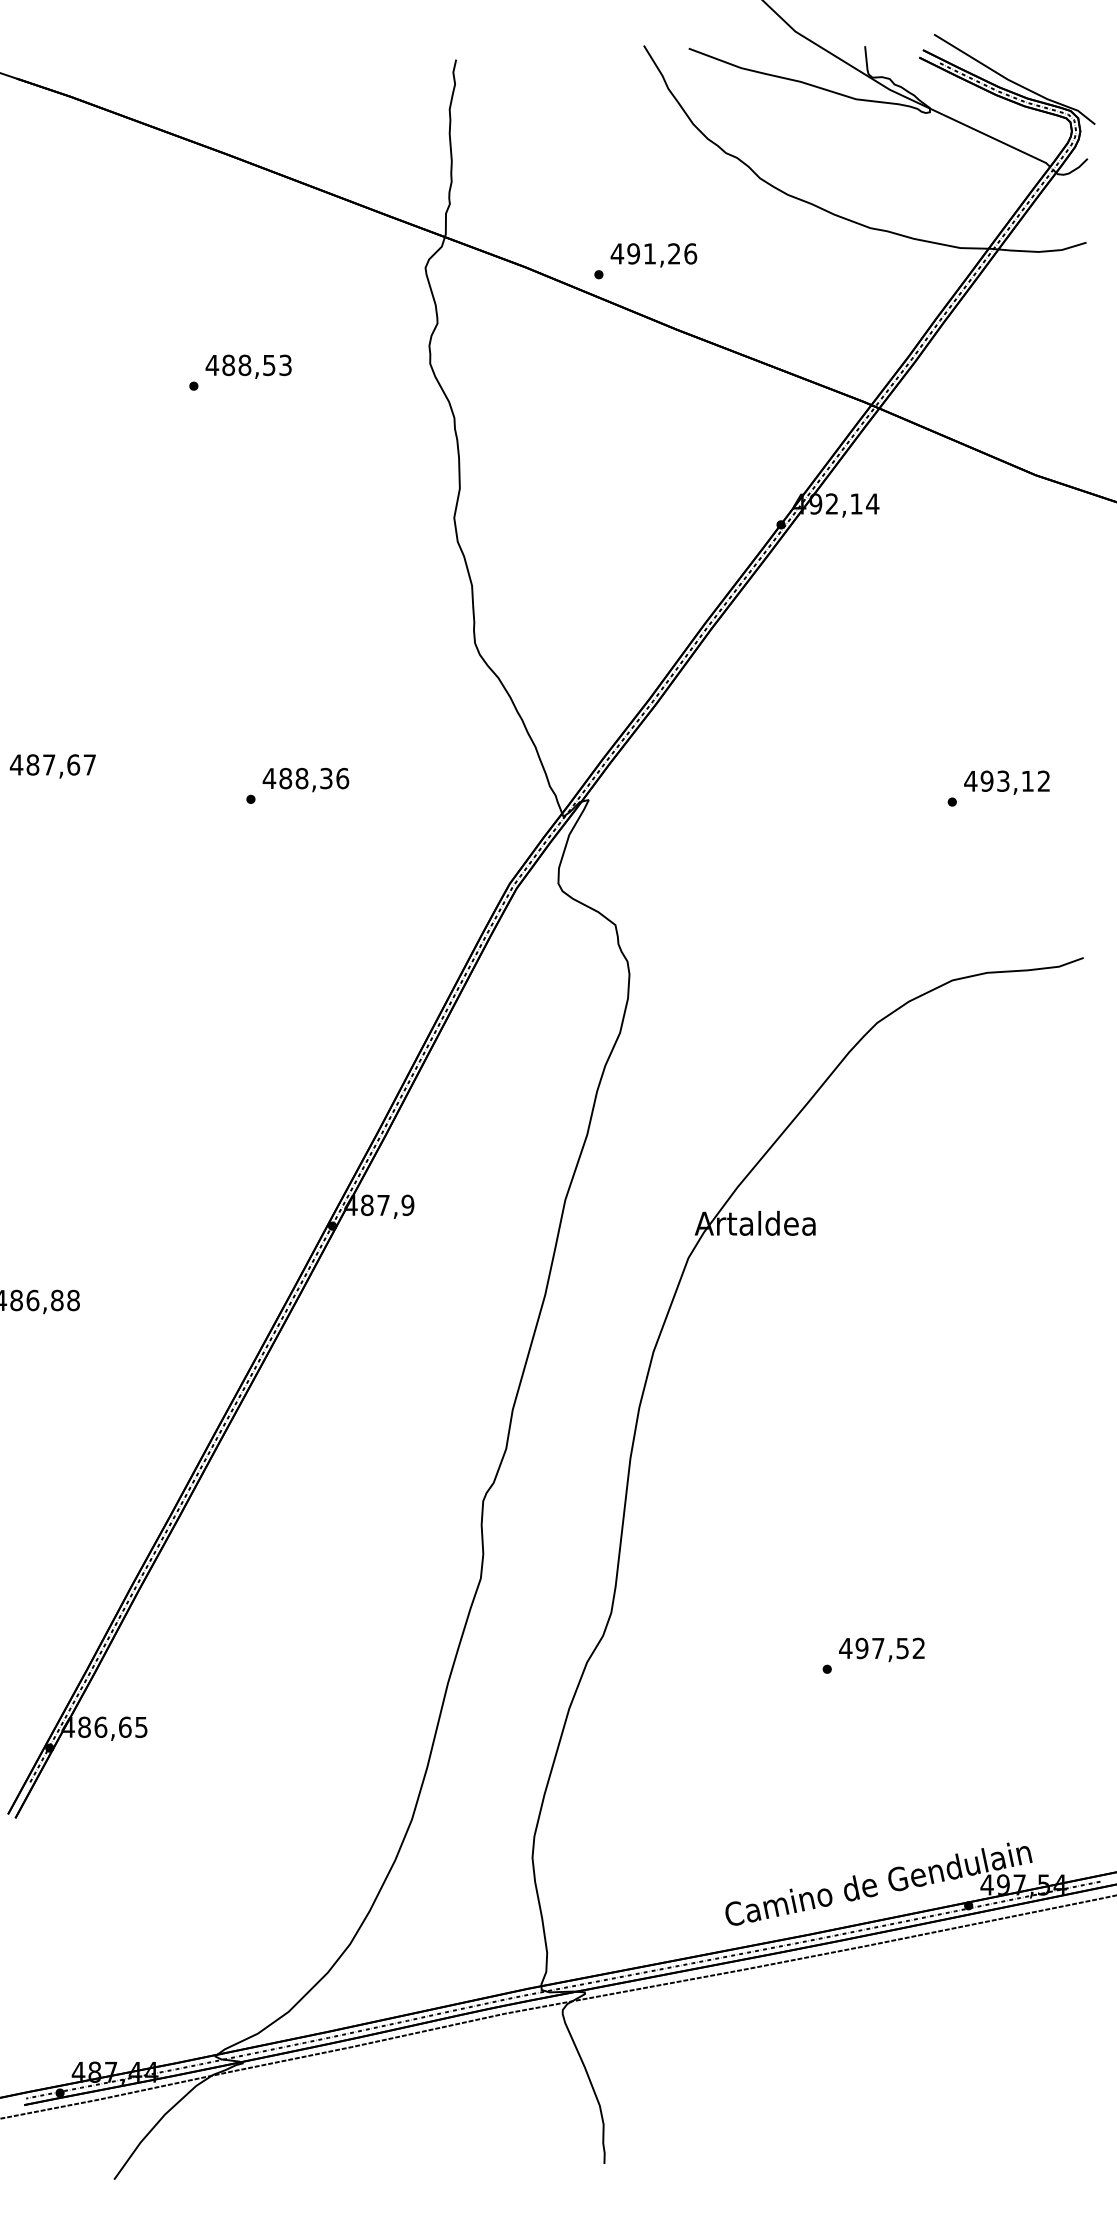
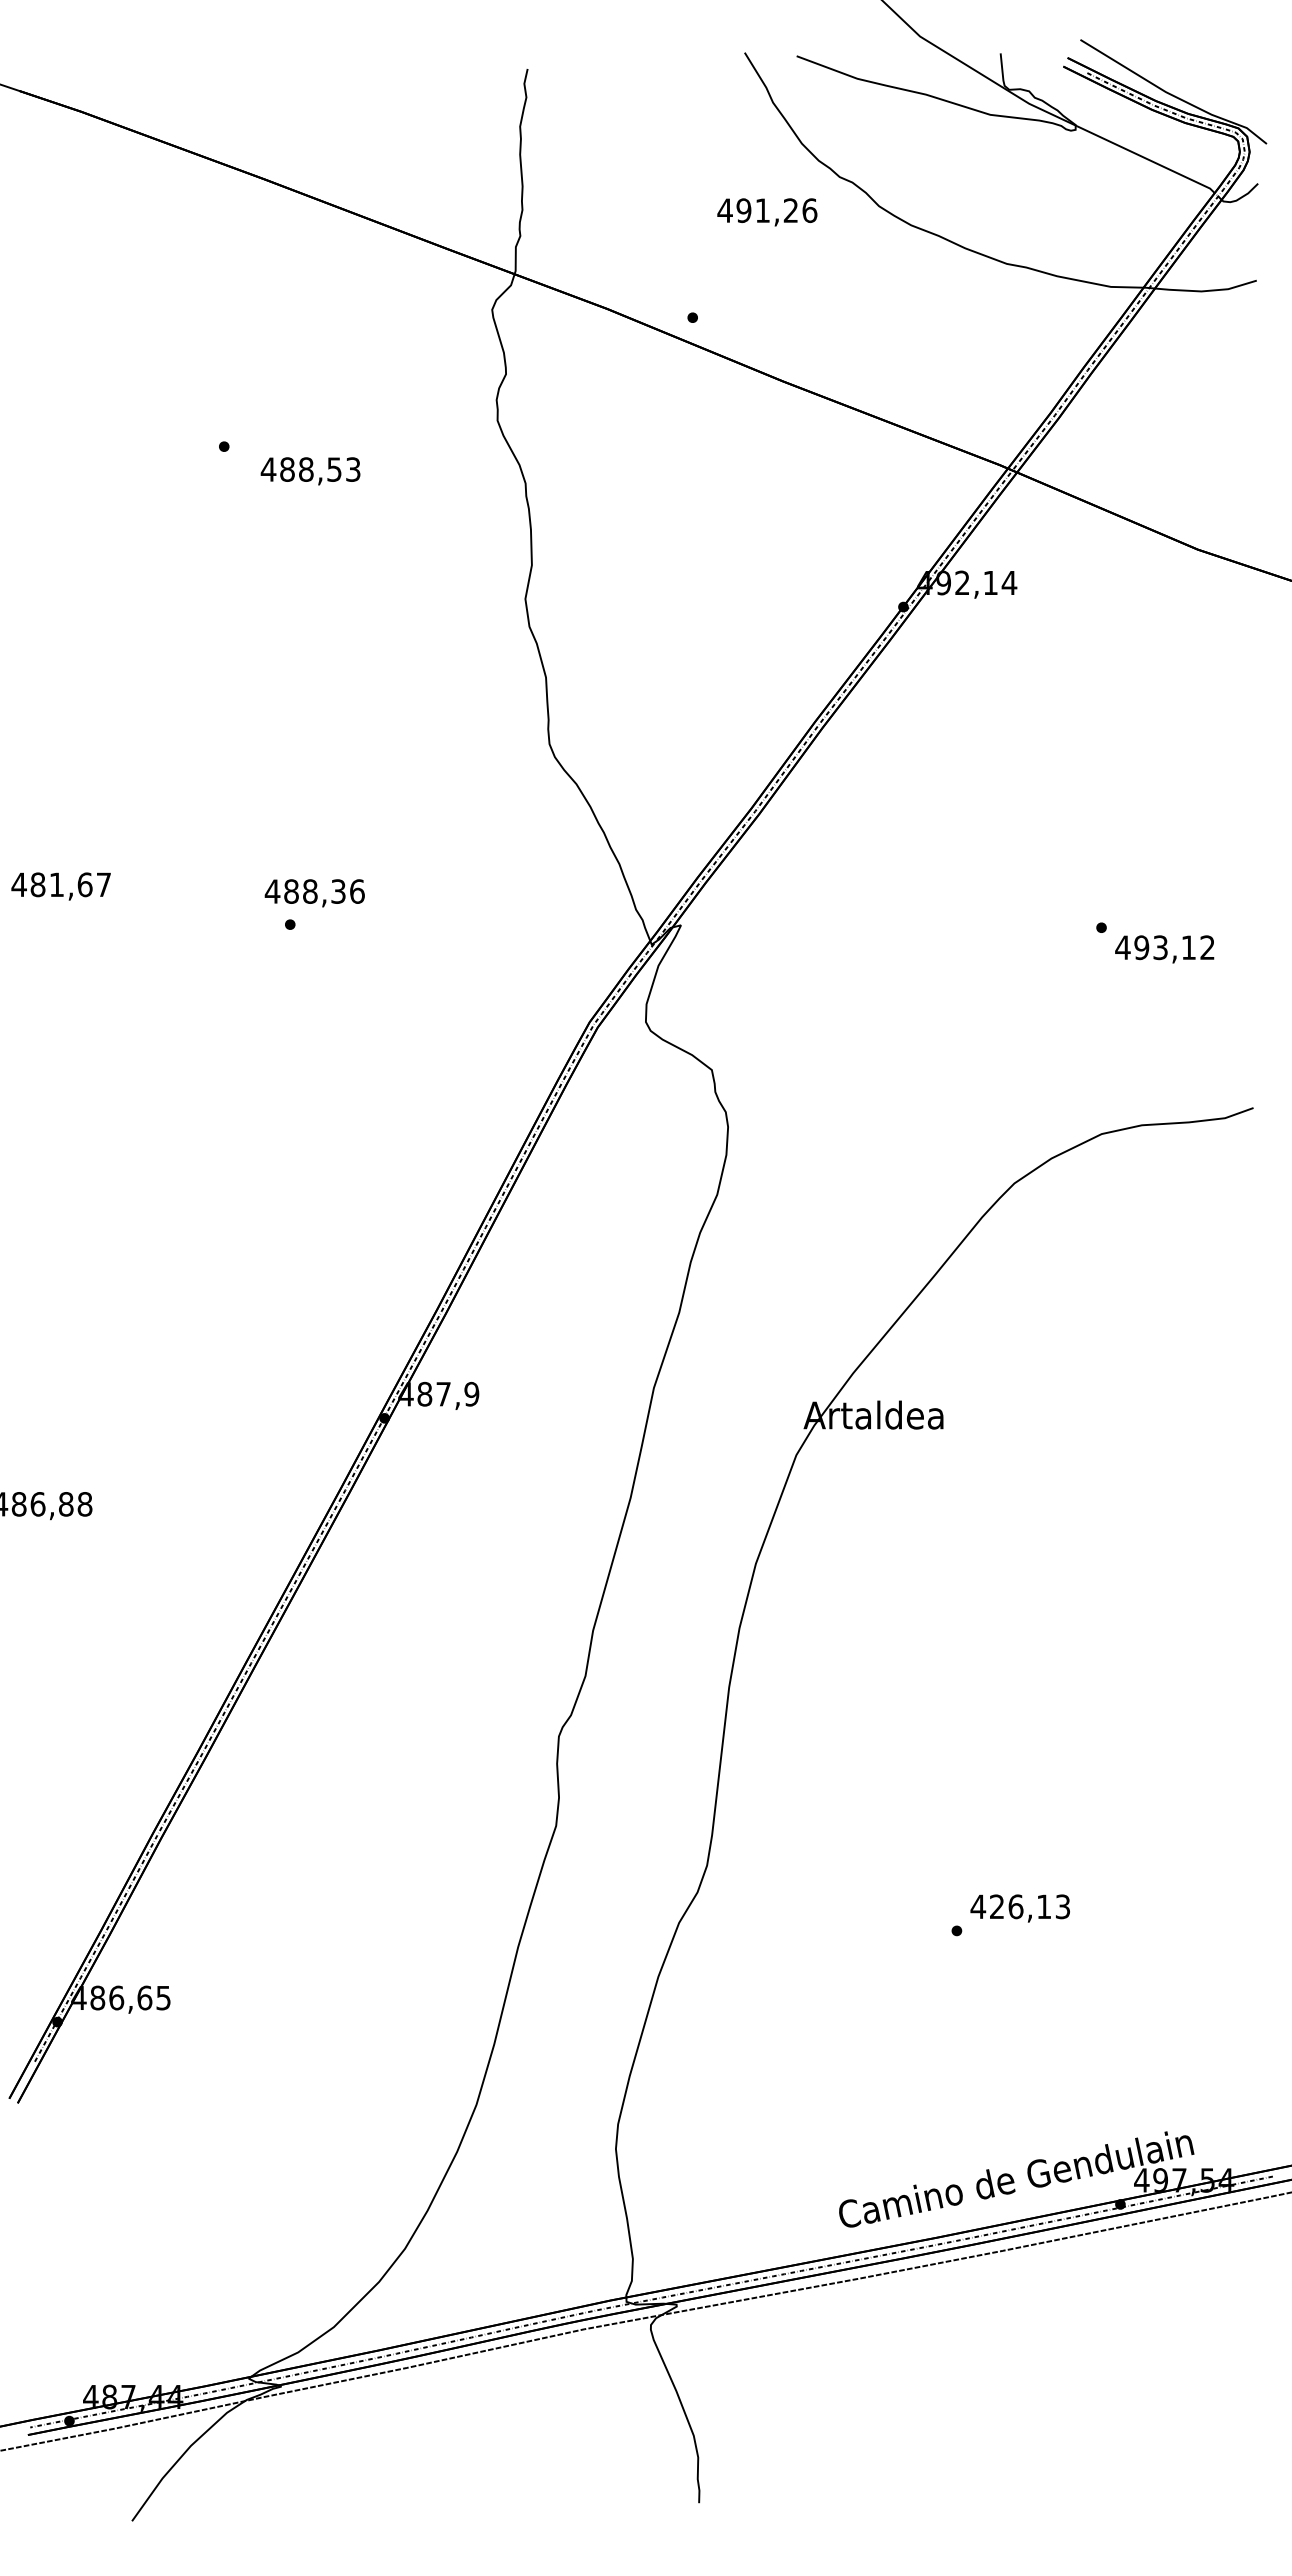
text: (654, 255) -> (767, 212), moved
text: (248, 367) -> (310, 471), moved
text: (48, 764) -> (56, 884), 487,67 -> 481,67
text: (305, 780) -> (314, 893), moved
text: (1006, 782) -> (1164, 949), moved
text: (890, 1648) -> (1029, 1906), 497,52 -> 426,13

